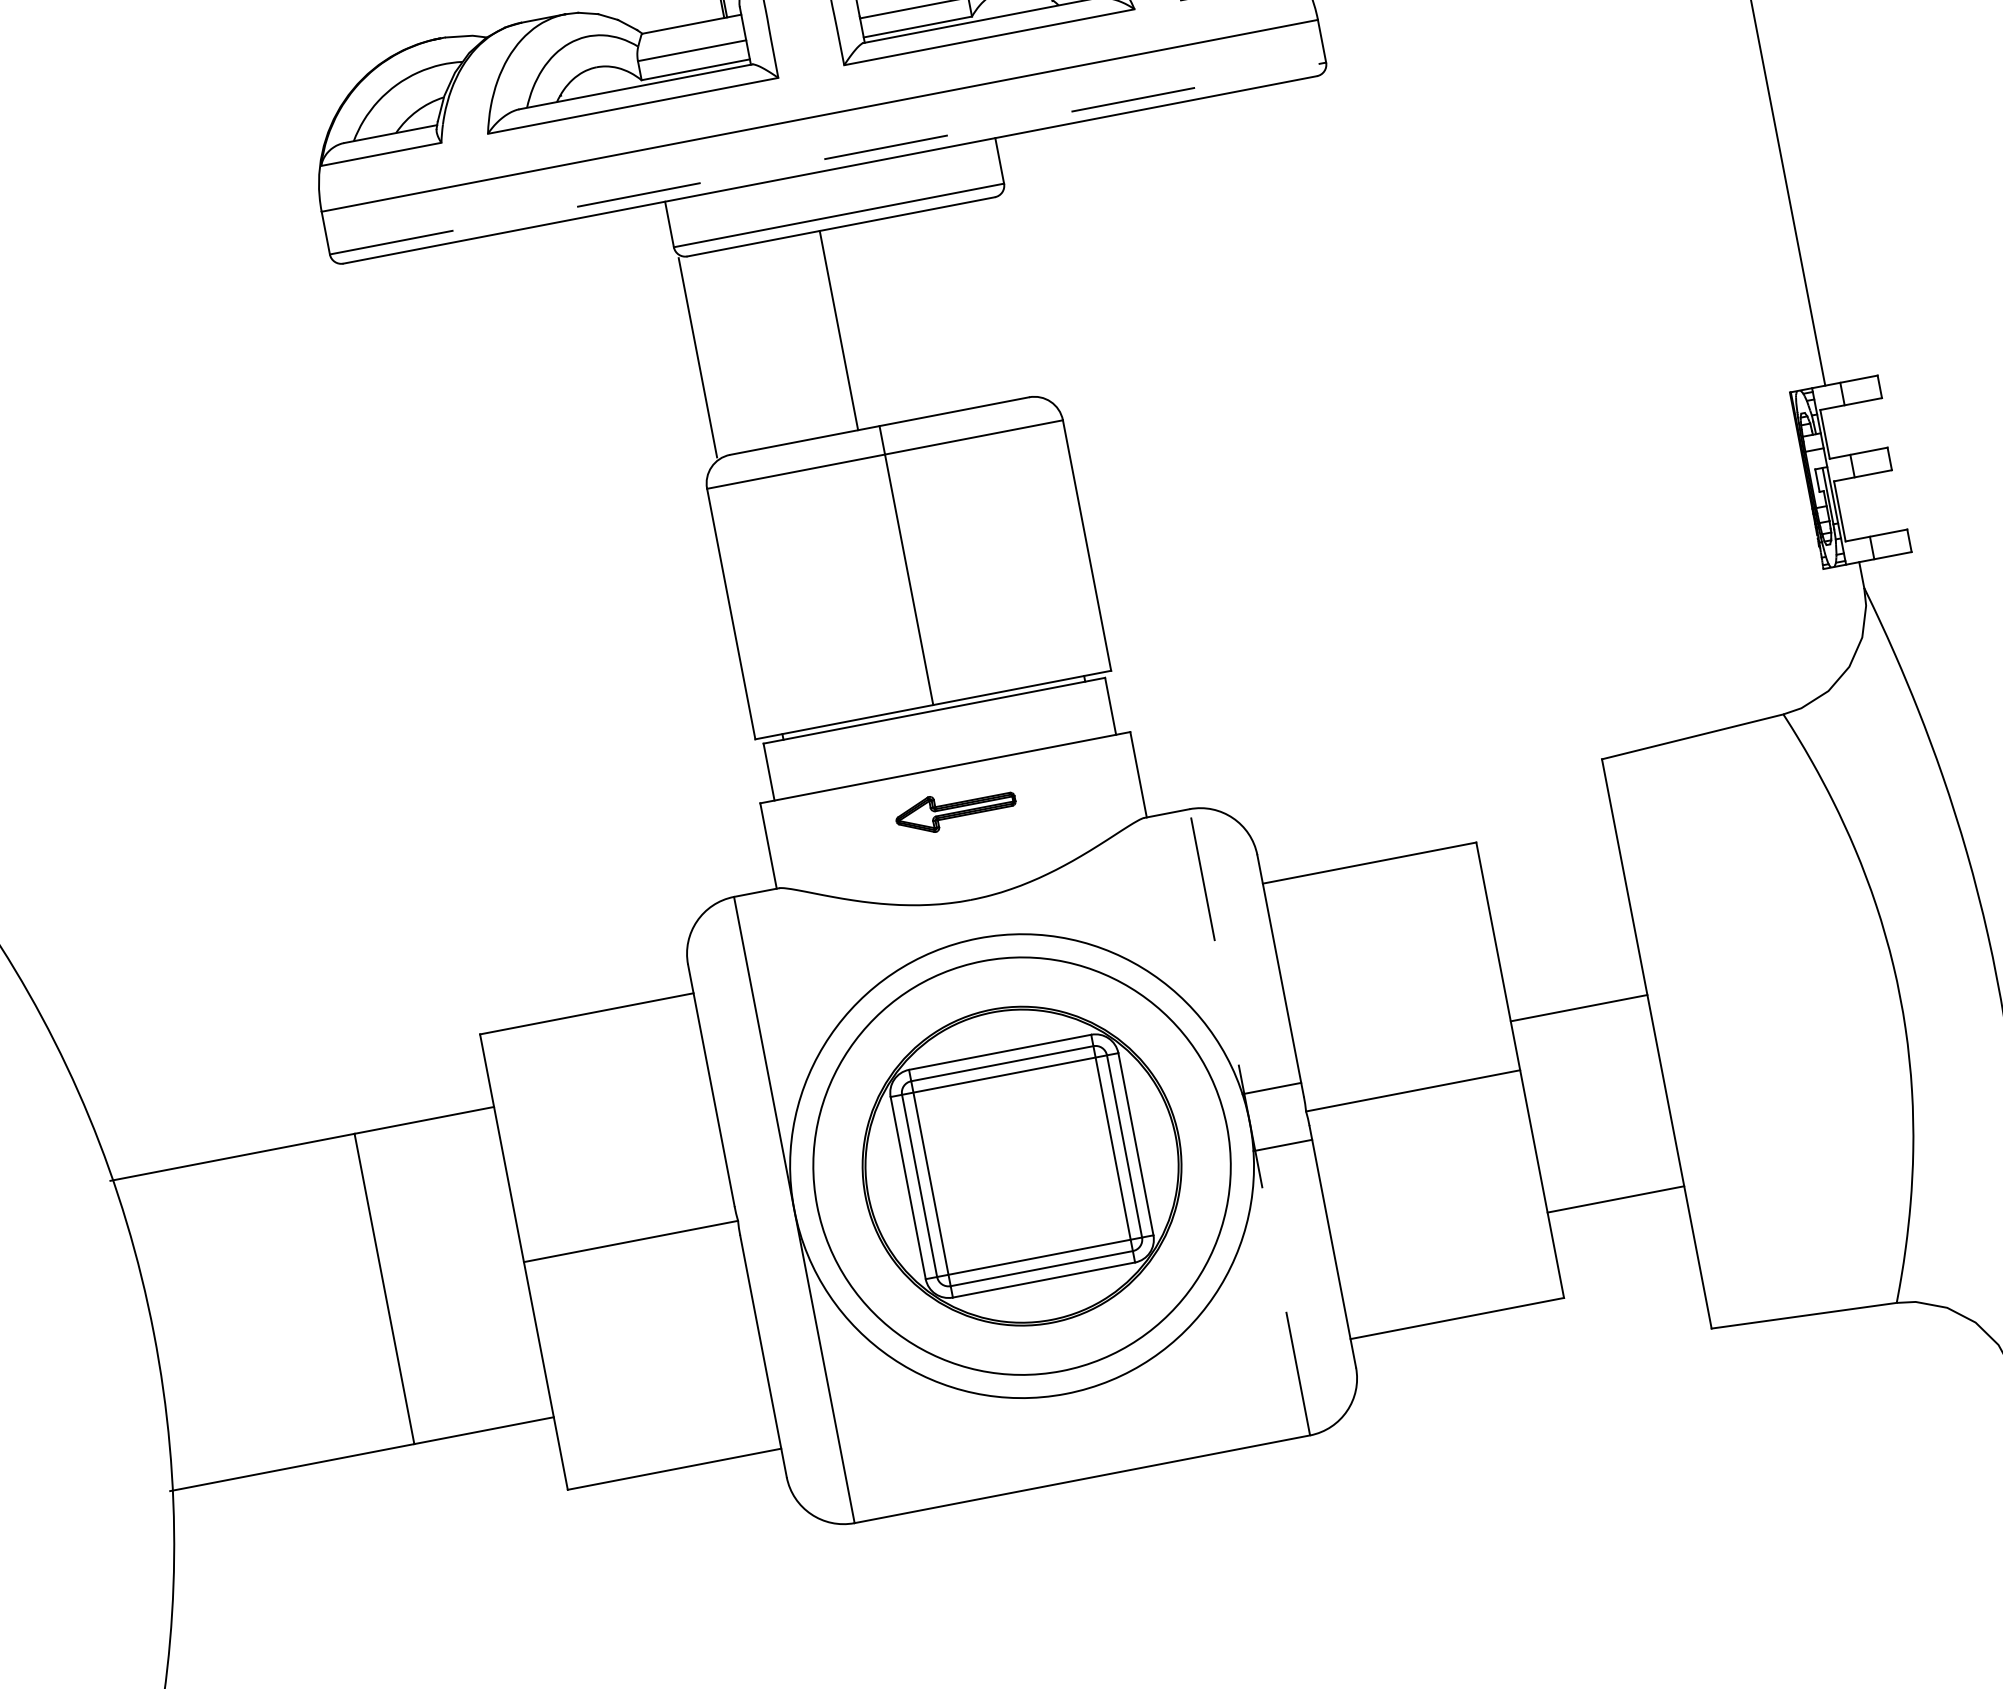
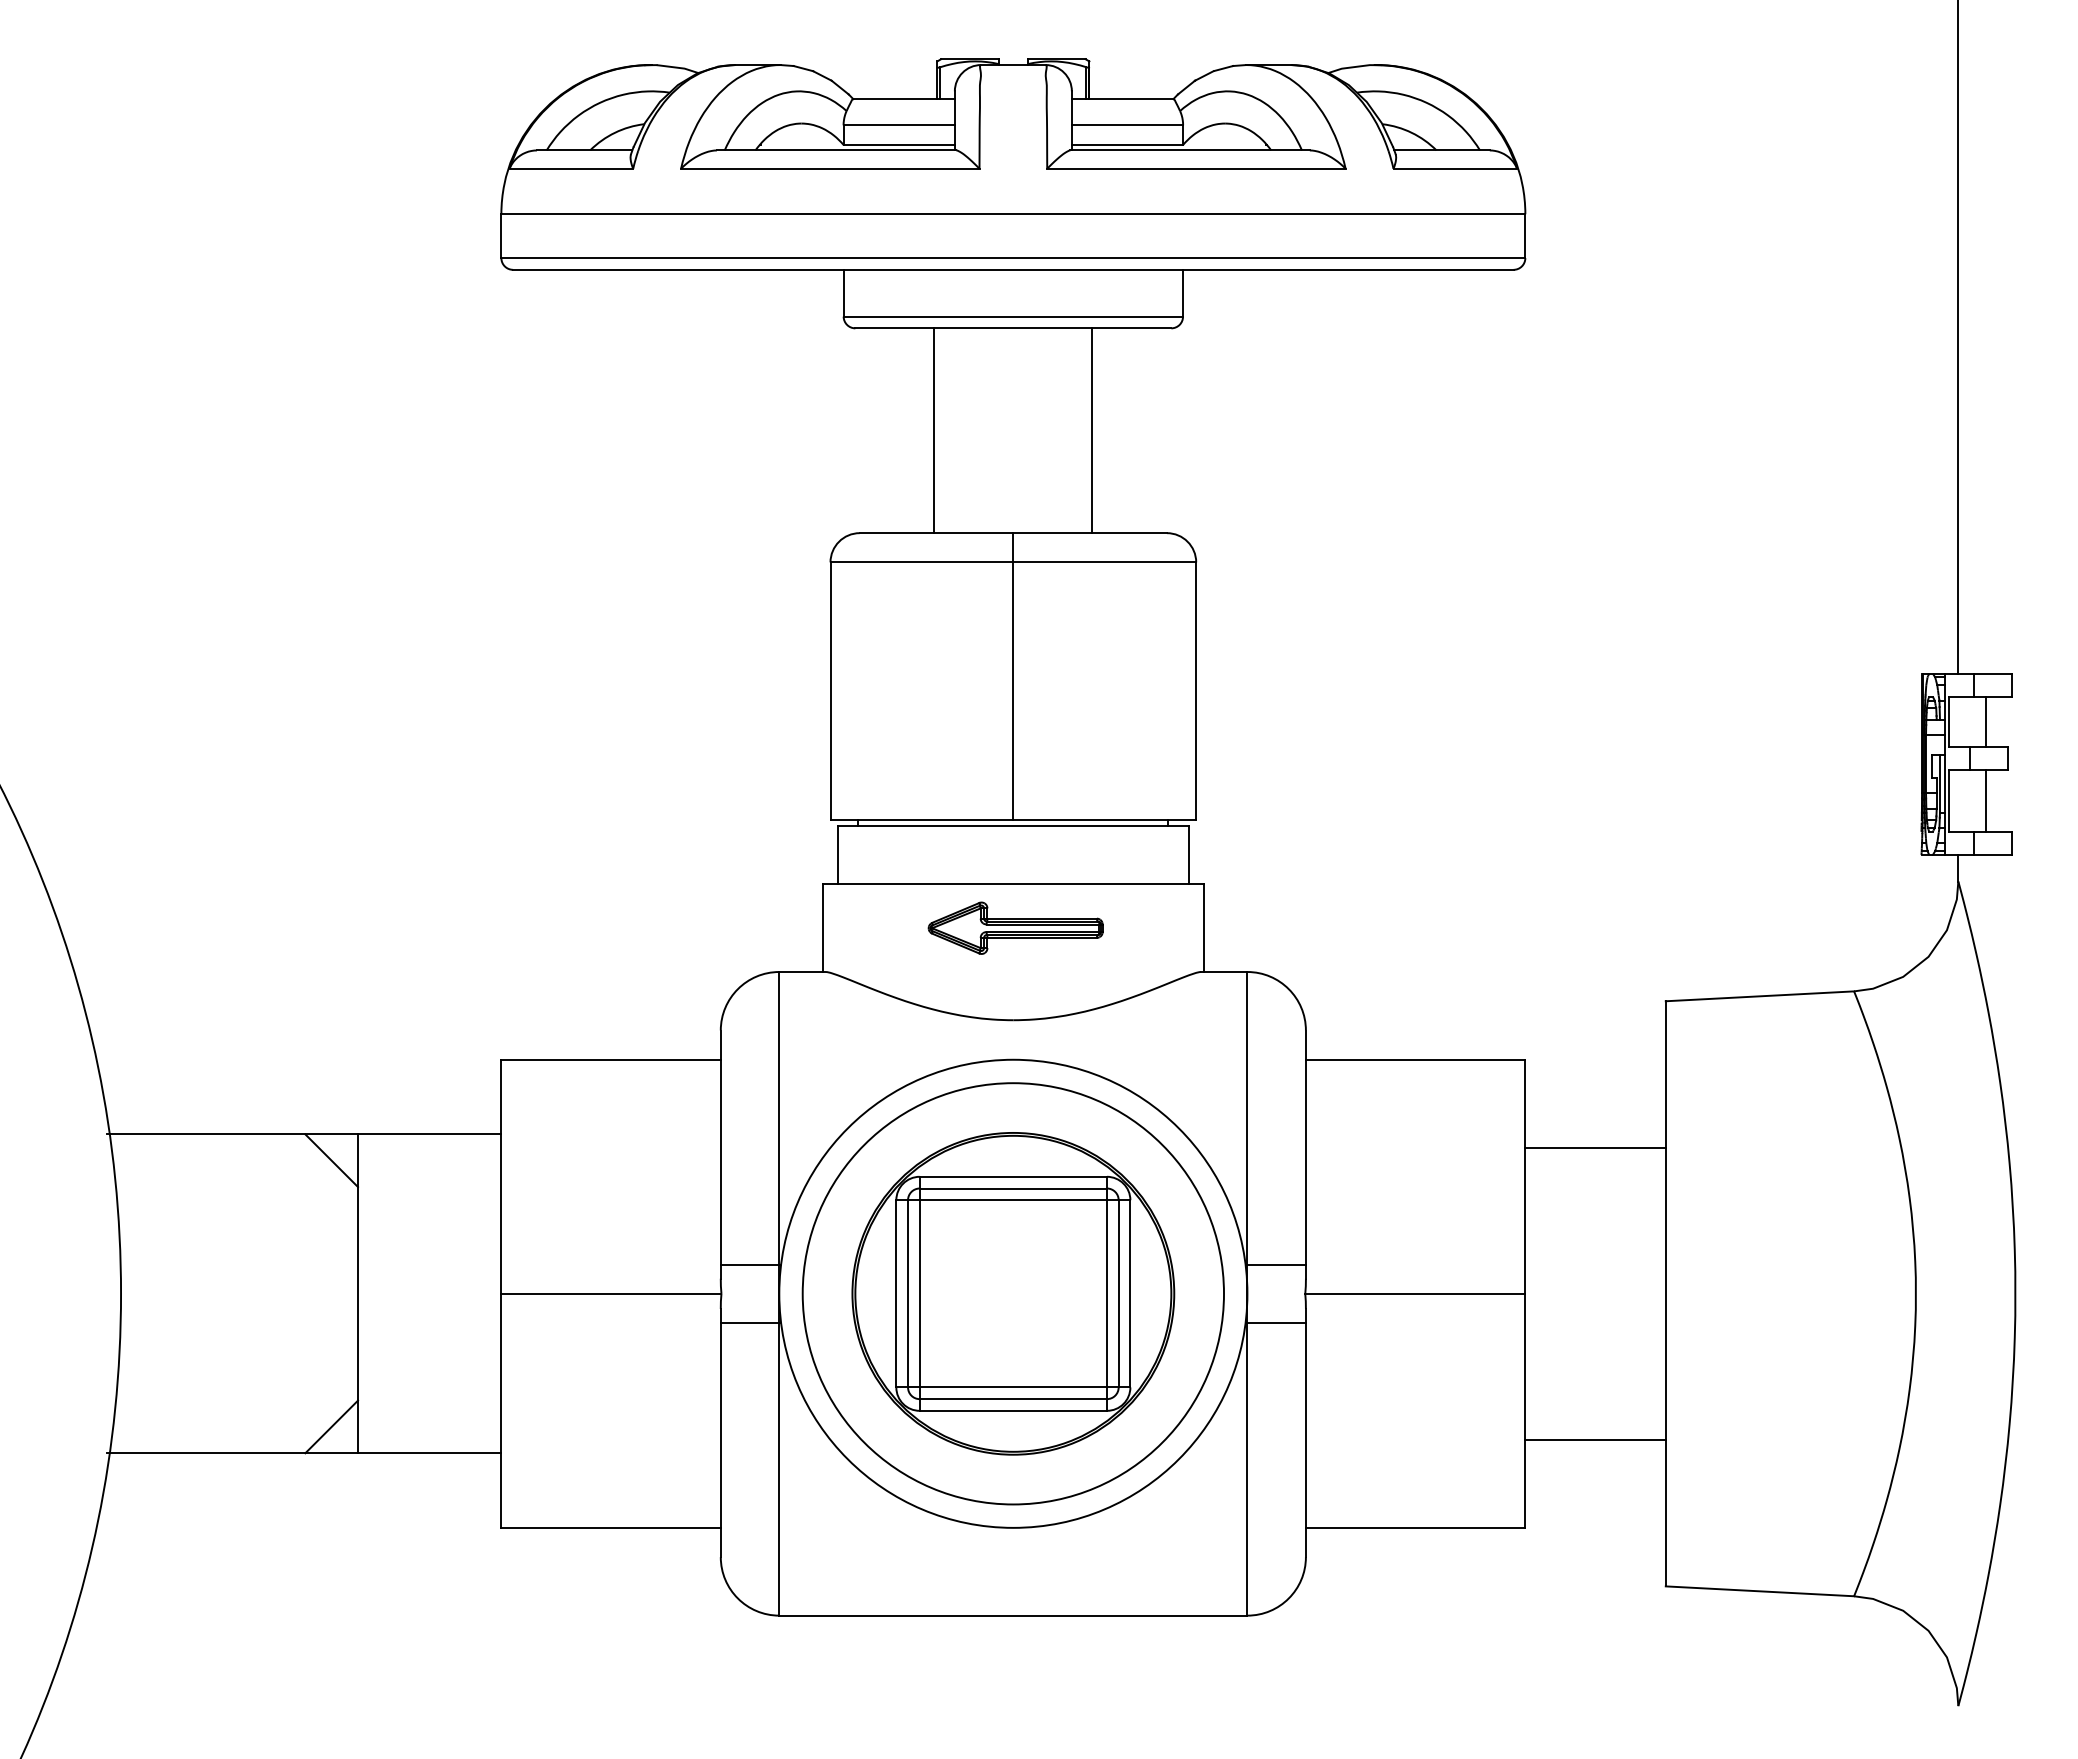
line: (828, 158) -> (1013, 258), dashed -> solid
line: (839, 330) -> (1092, 430), moved
line: (697, 357) -> (934, 430), moved
line: (1861, 427) -> (1986, 721), added
line: (1876, 503) -> (1986, 800), added
part: (955, 809) -> (1015, 927), size x1.43
line: (1579, 1008) -> (1595, 1147), moved
line: (1249, 1121) -> (1247, 1293), dashed -> solid
line: (333, 1164) -> (331, 1160), added
line: (760, 1186) -> (750, 1264), added
line: (771, 1244) -> (750, 1323), added
line: (383, 1423) -> (331, 1426), added

